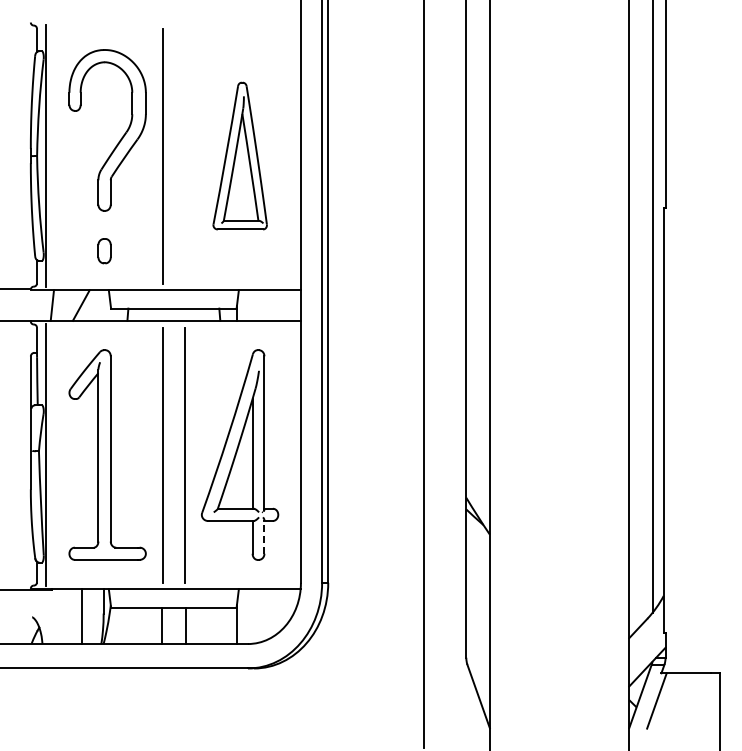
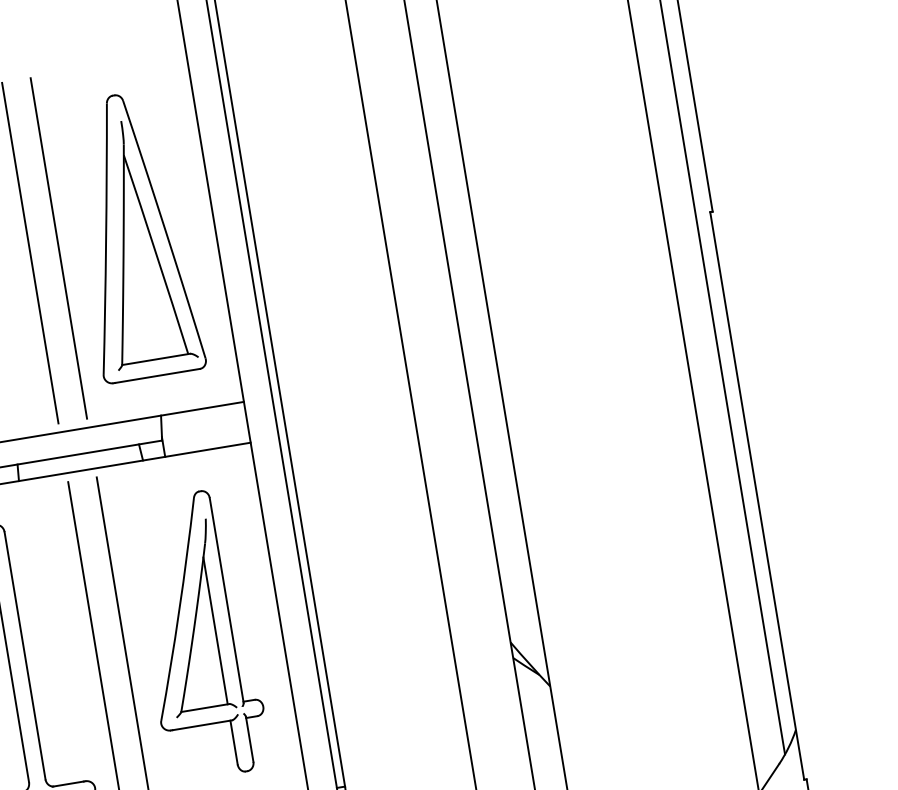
line: (184, 155) -> (58, 247), added
part: (240, 155) -> (133, 235), size x1.43
line: (264, 536) -> (249, 738), dashed -> solid

